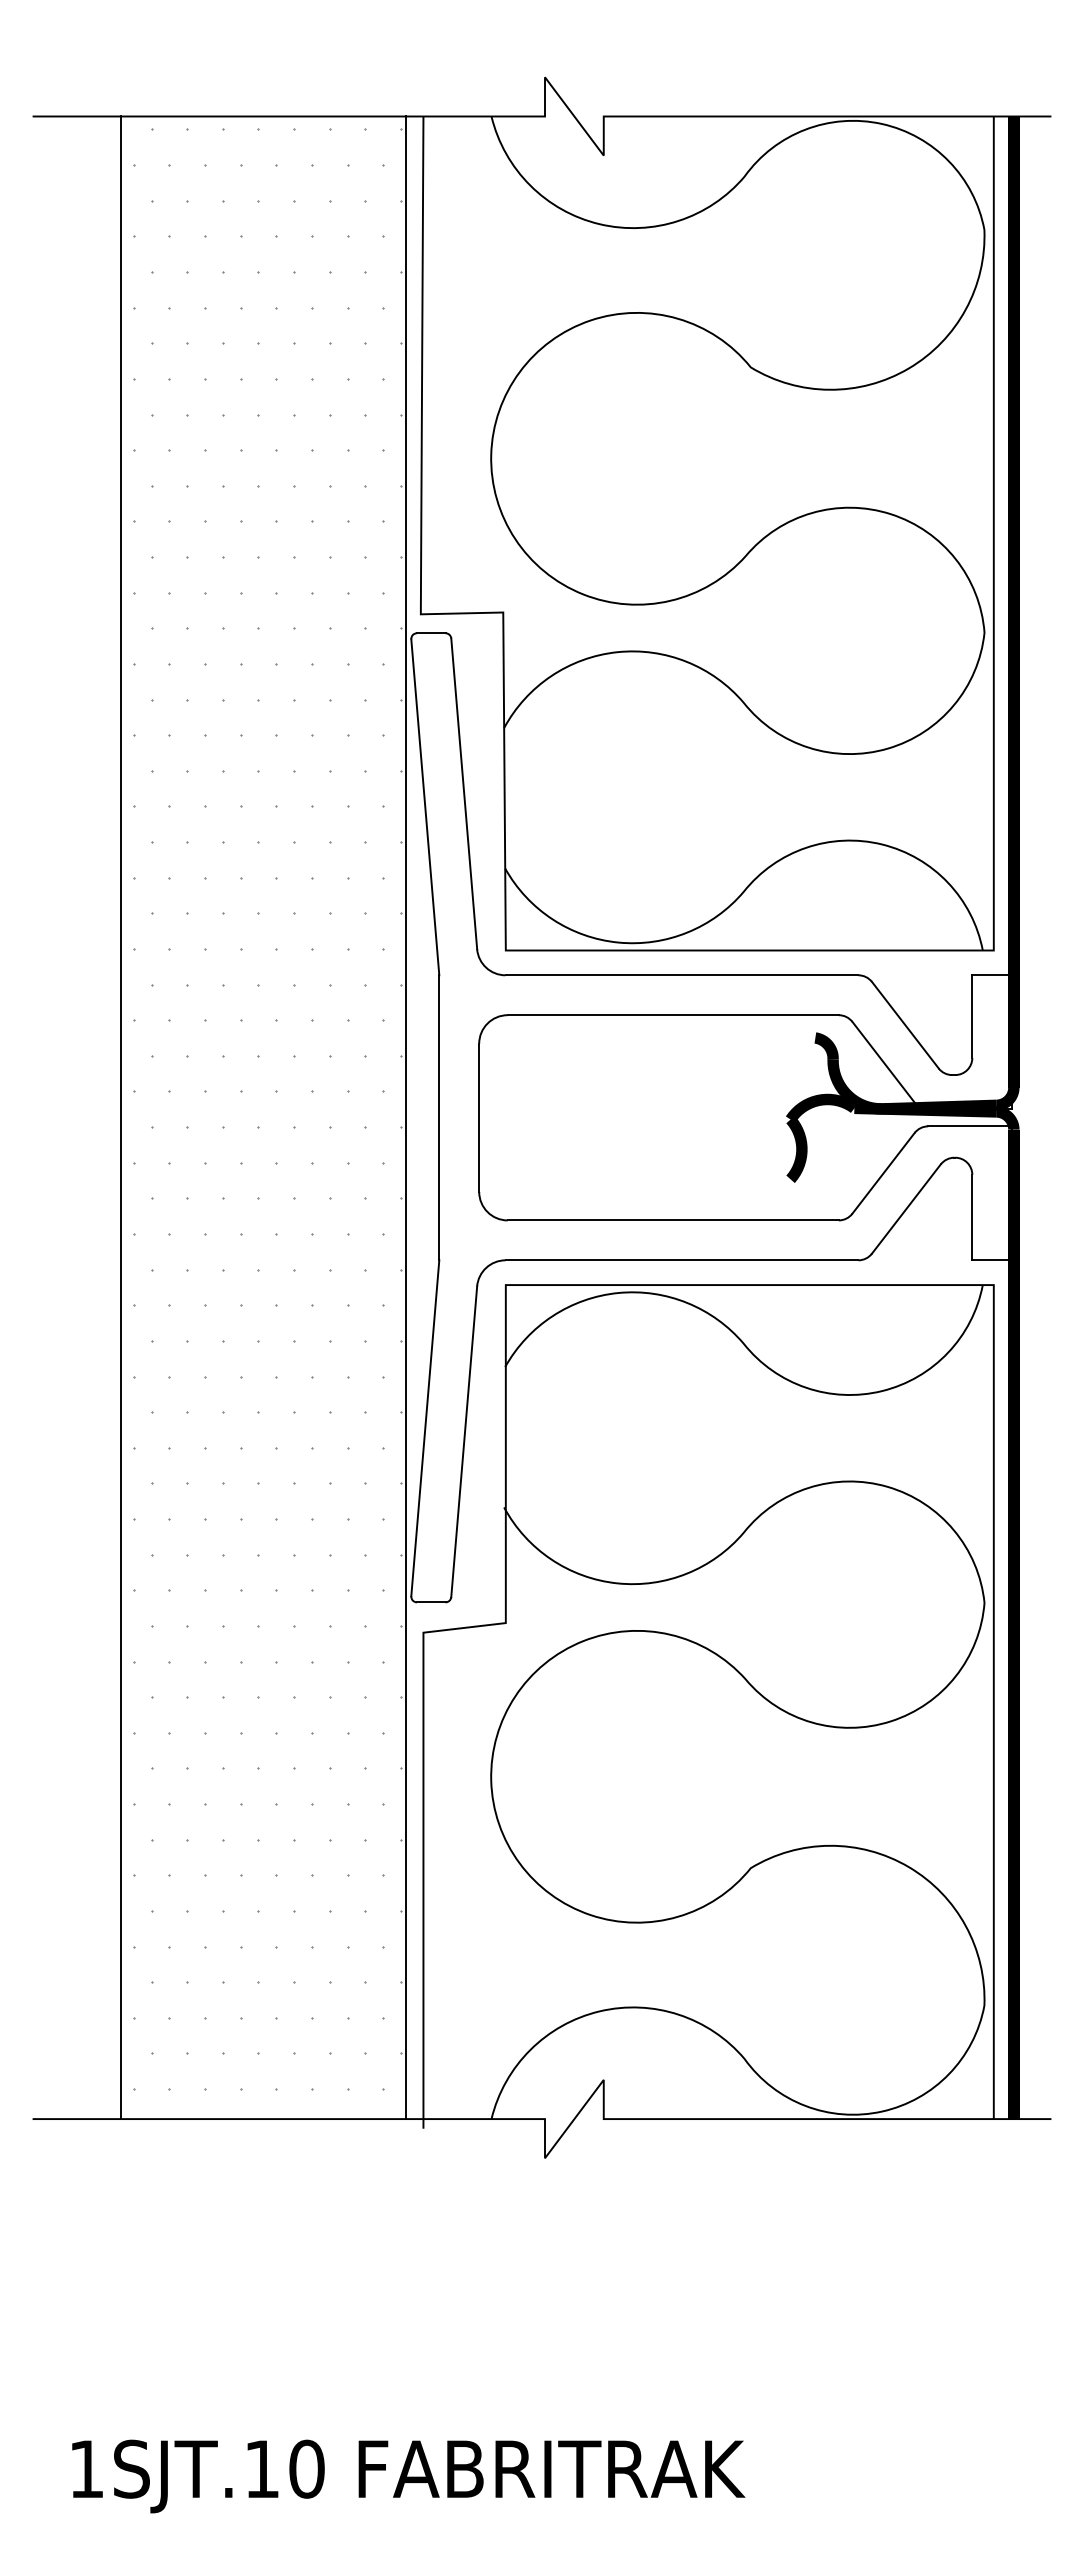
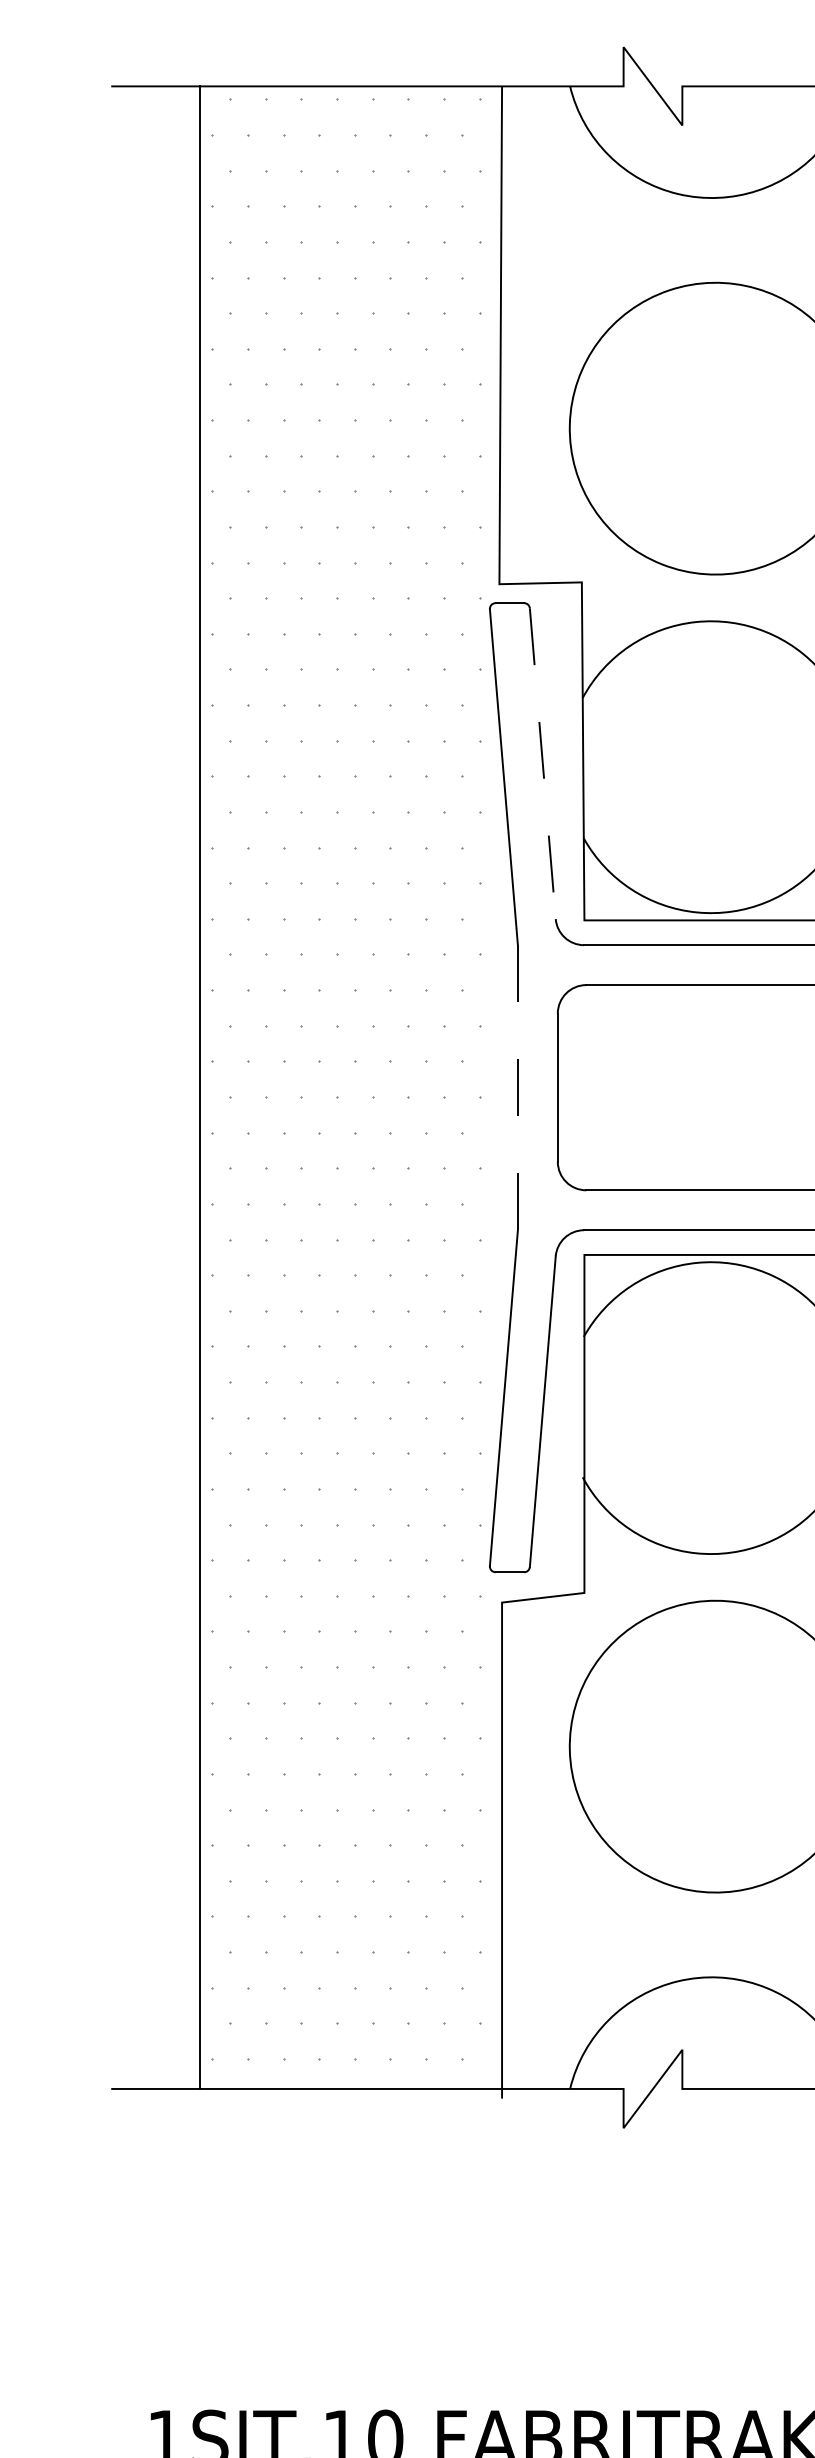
line: (464, 793) -> (543, 763), solid -> dashed
line: (406, 1117) -> (485, 1087), removed
line: (439, 1117) -> (518, 1087), solid -> dashed

